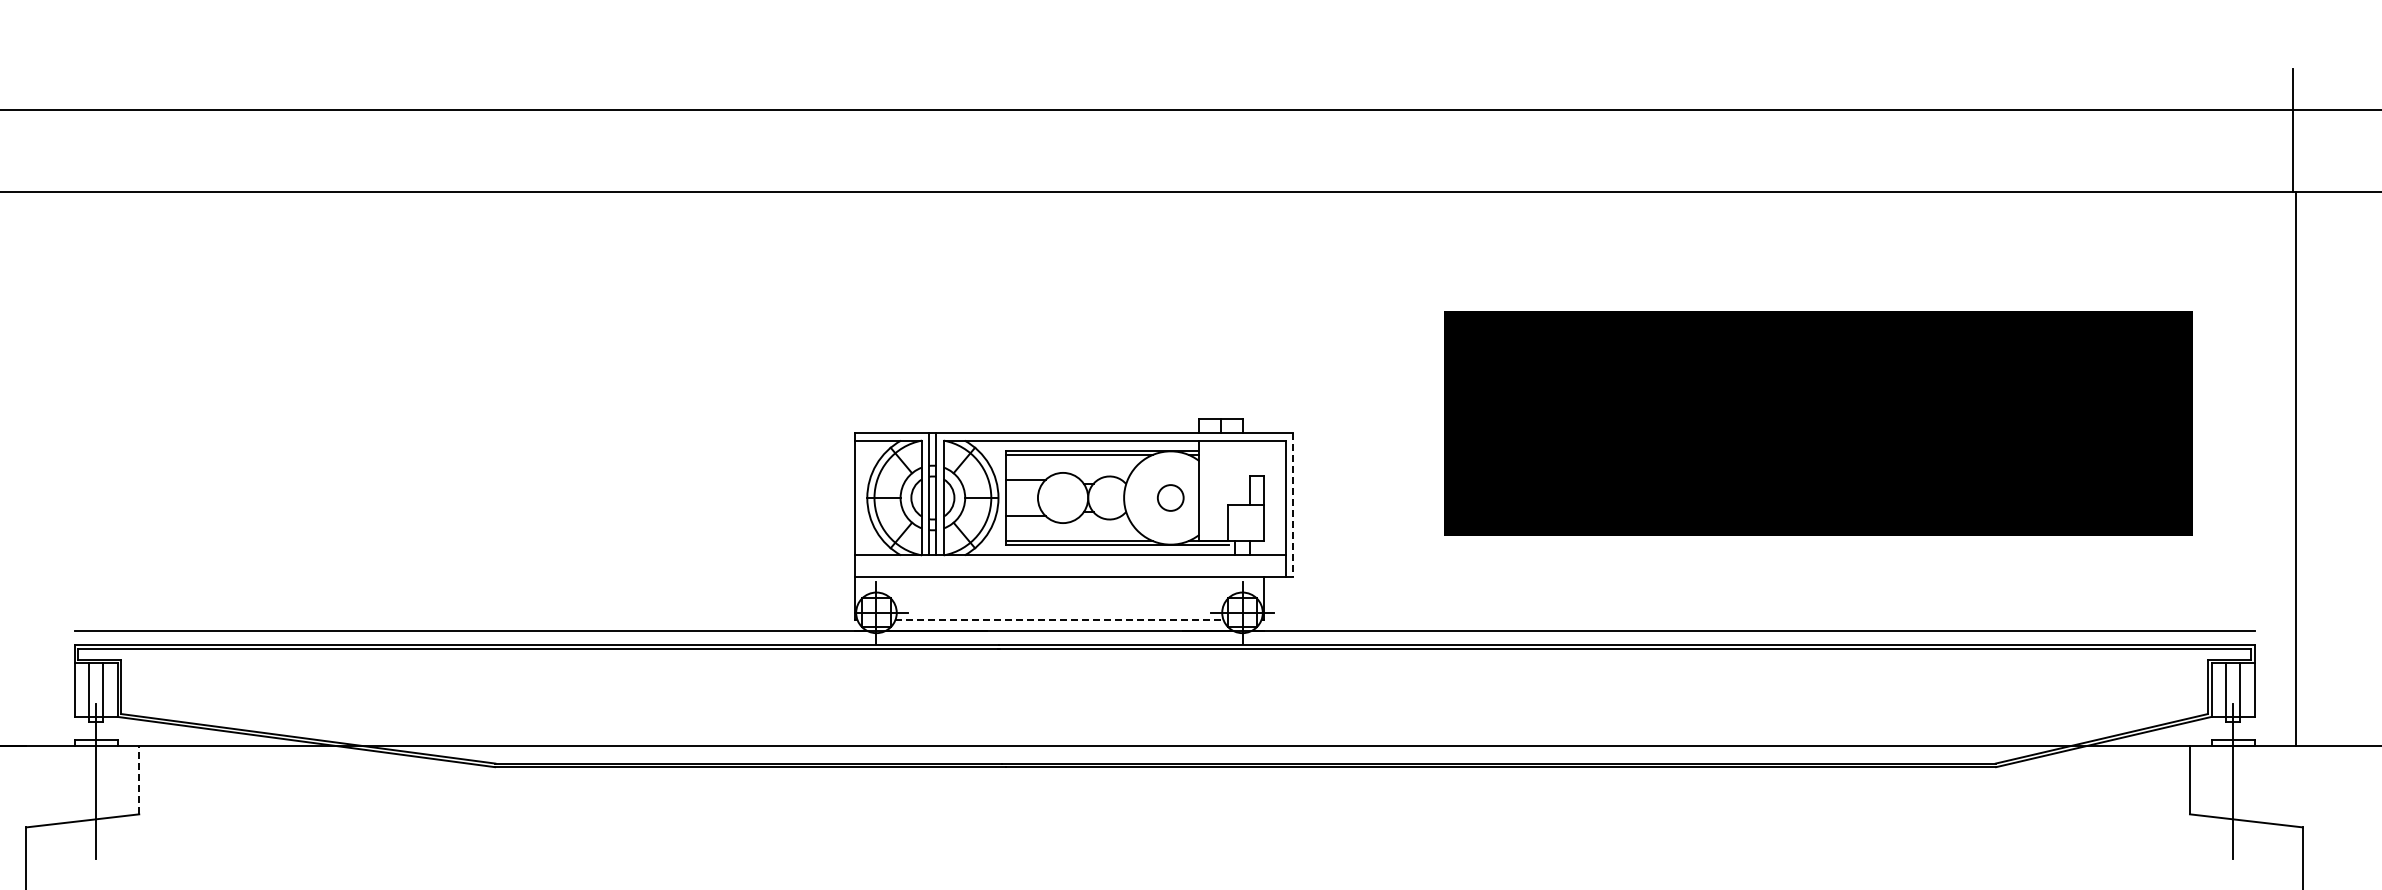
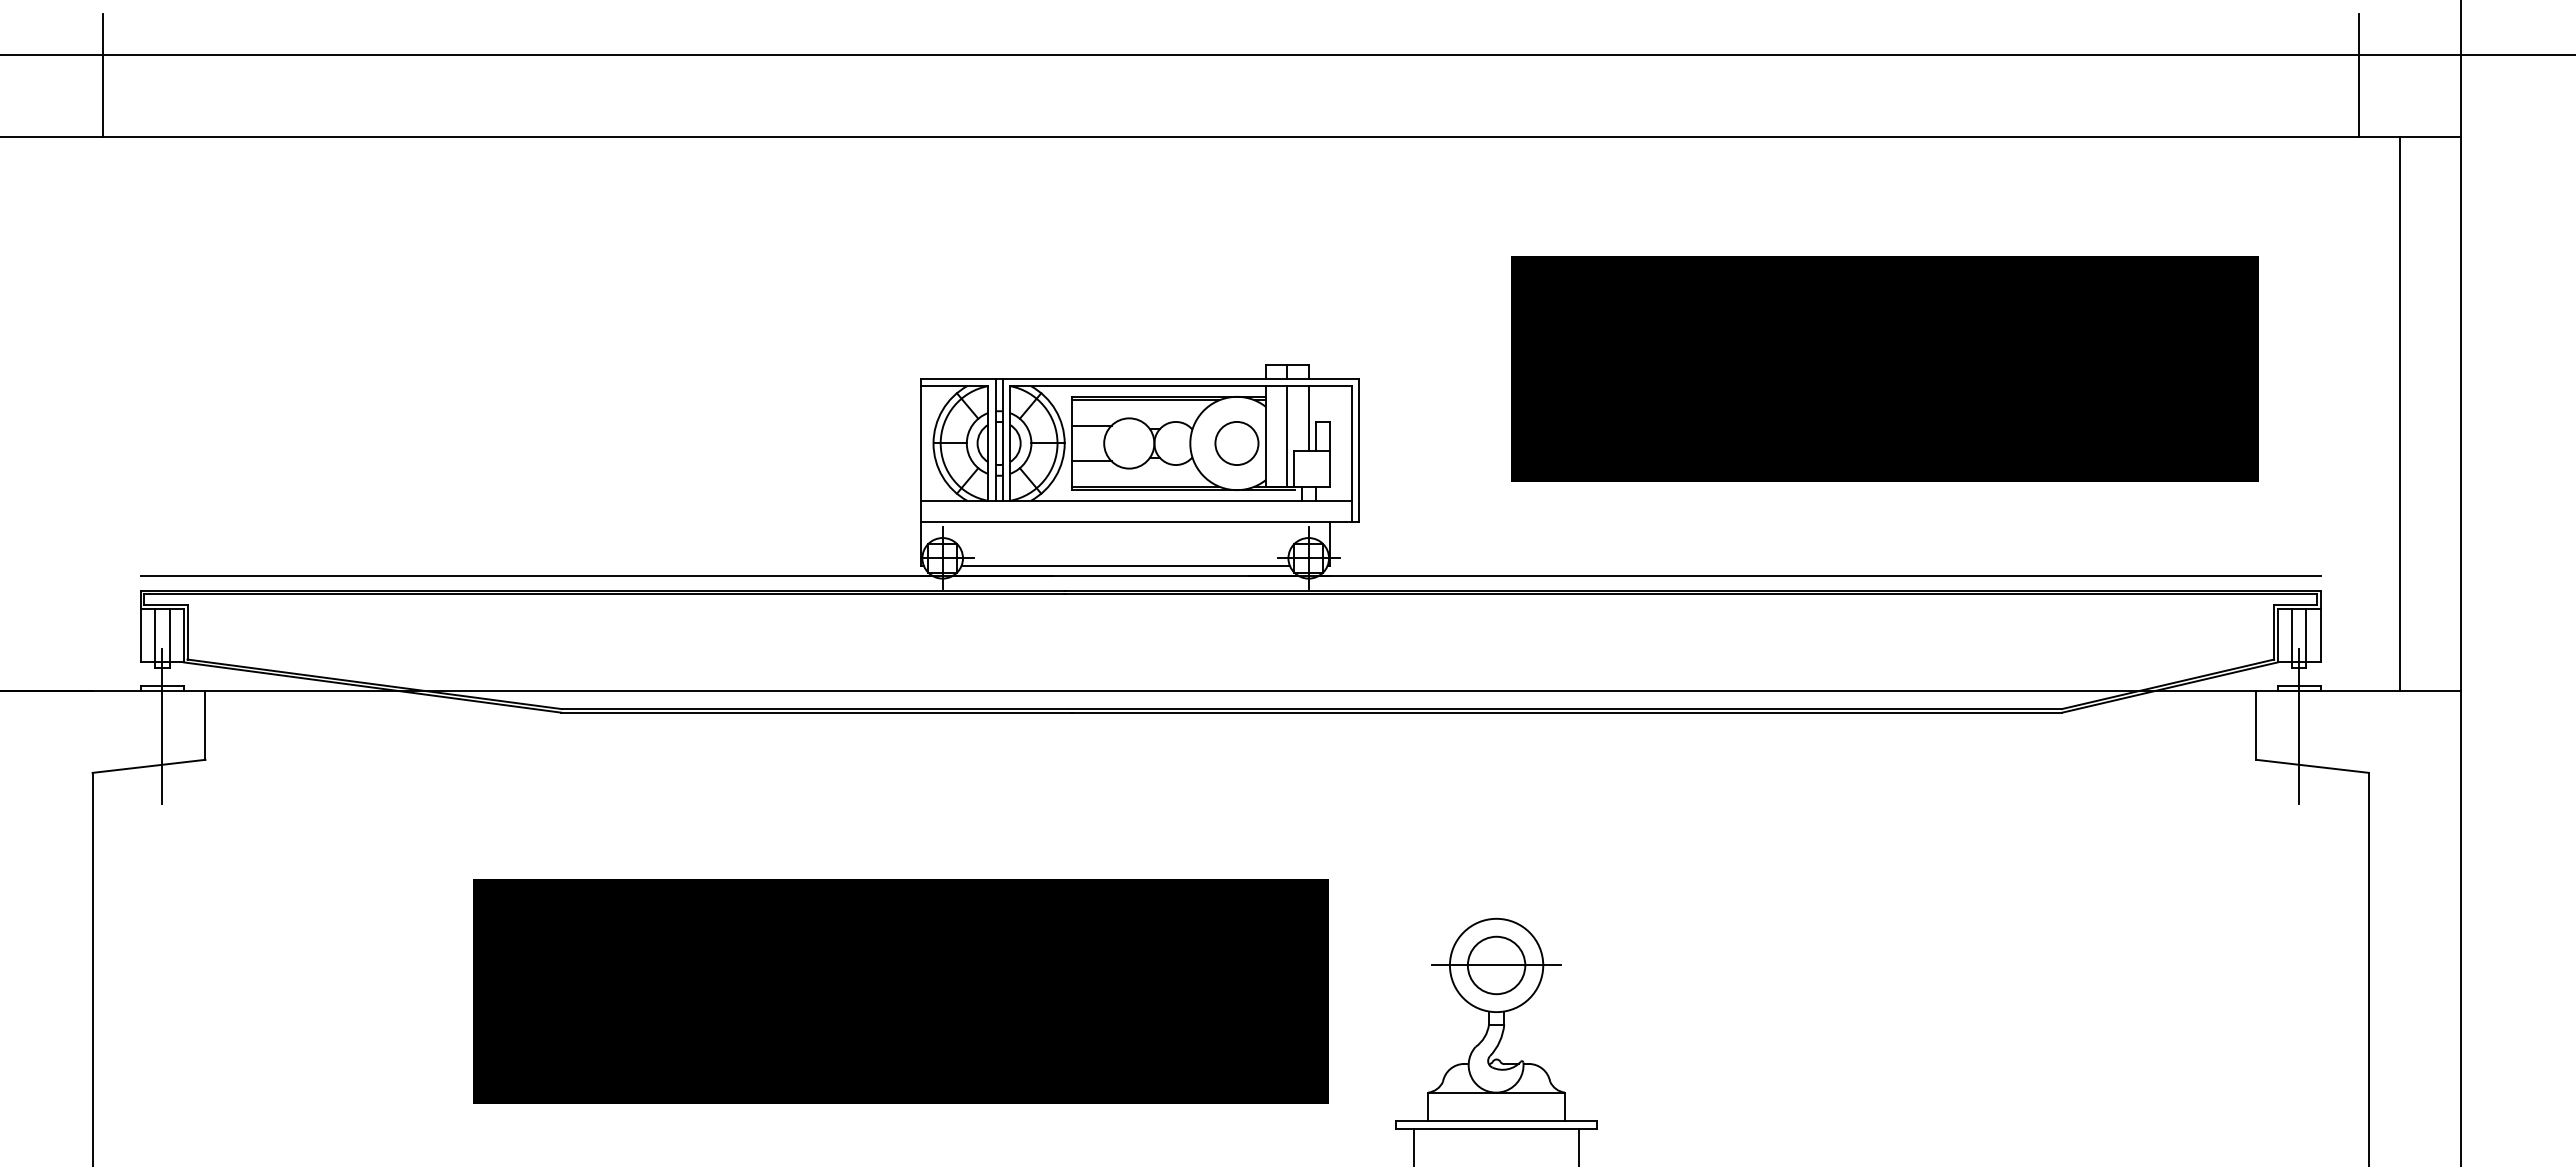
line: (36, 130) -> (102, 75), added
line: (2295, 469) -> (2399, 414), moved
line: (1242, 473) -> (1308, 418), added
line: (1221, 491) -> (1287, 436), added
circle: (1170, 498) -> (1236, 443), size x1.67
line: (1292, 505) -> (1358, 450), dashed -> solid
line: (1060, 620) -> (1126, 565), dashed -> solid
line: (139, 779) -> (205, 724), dashed -> solid

